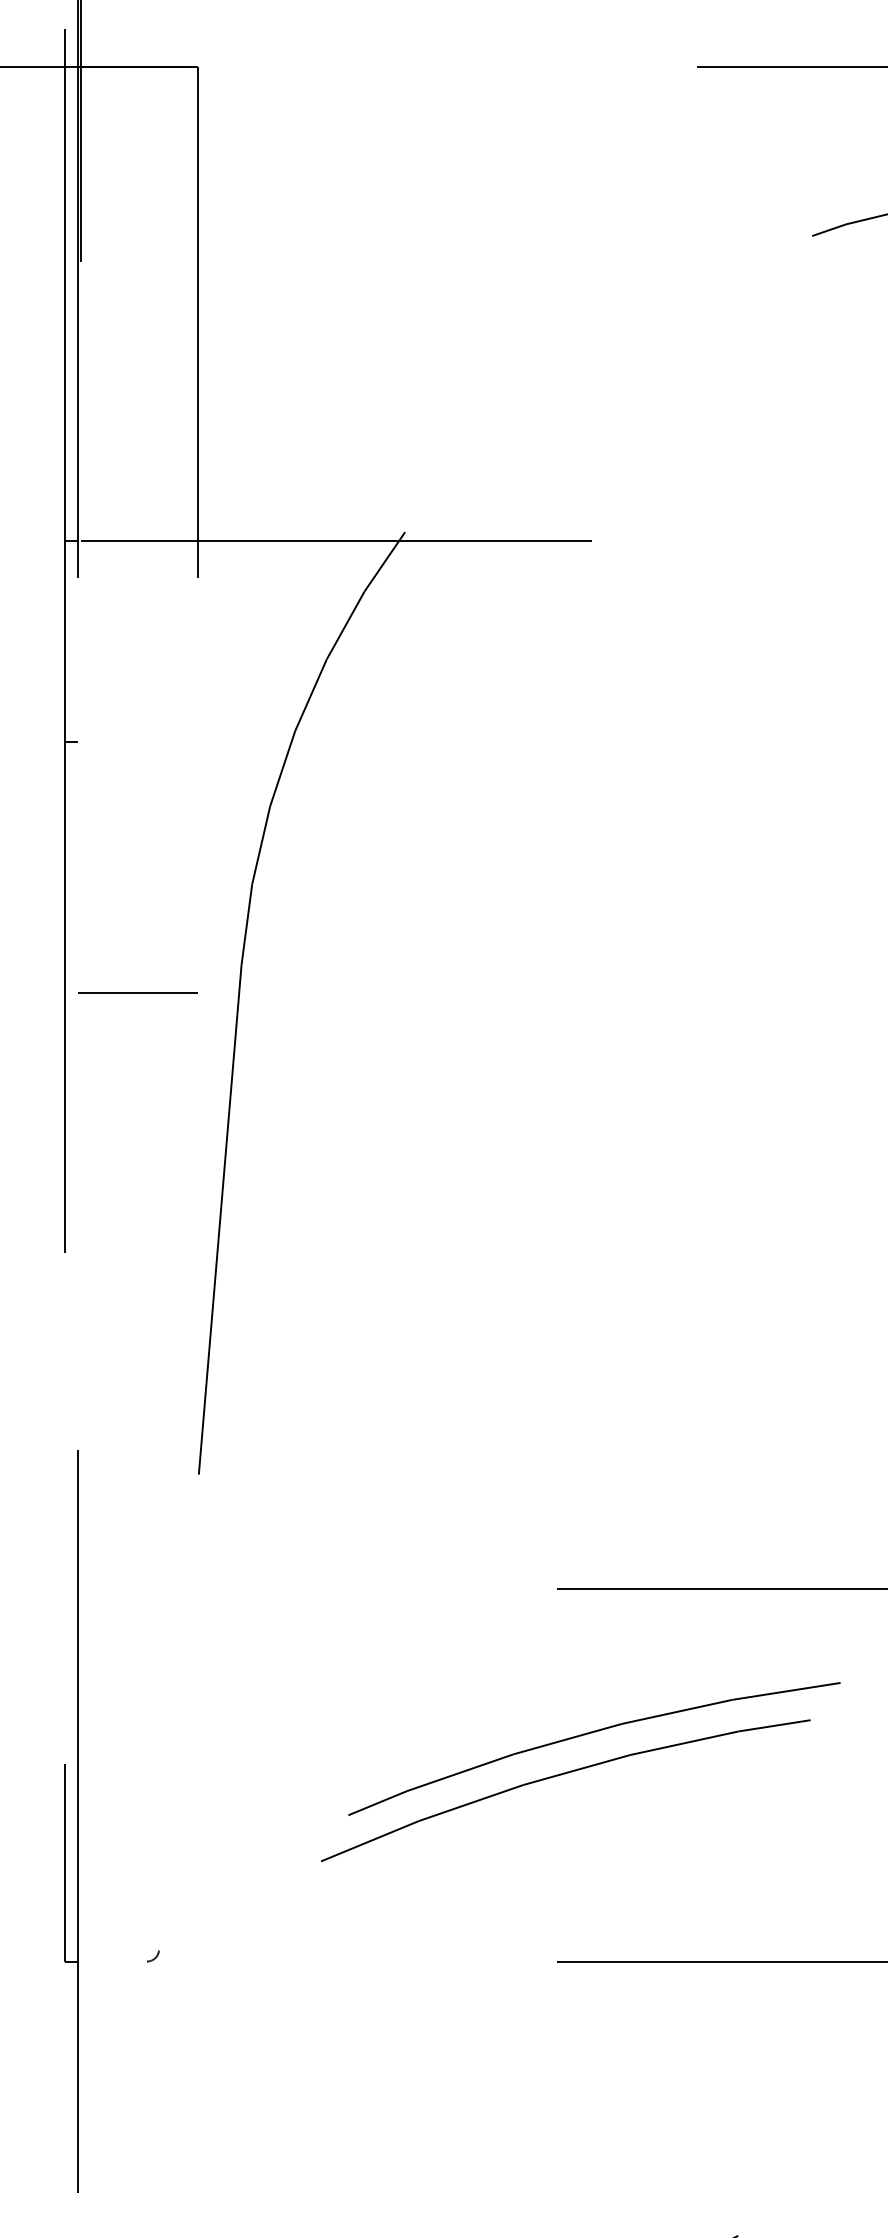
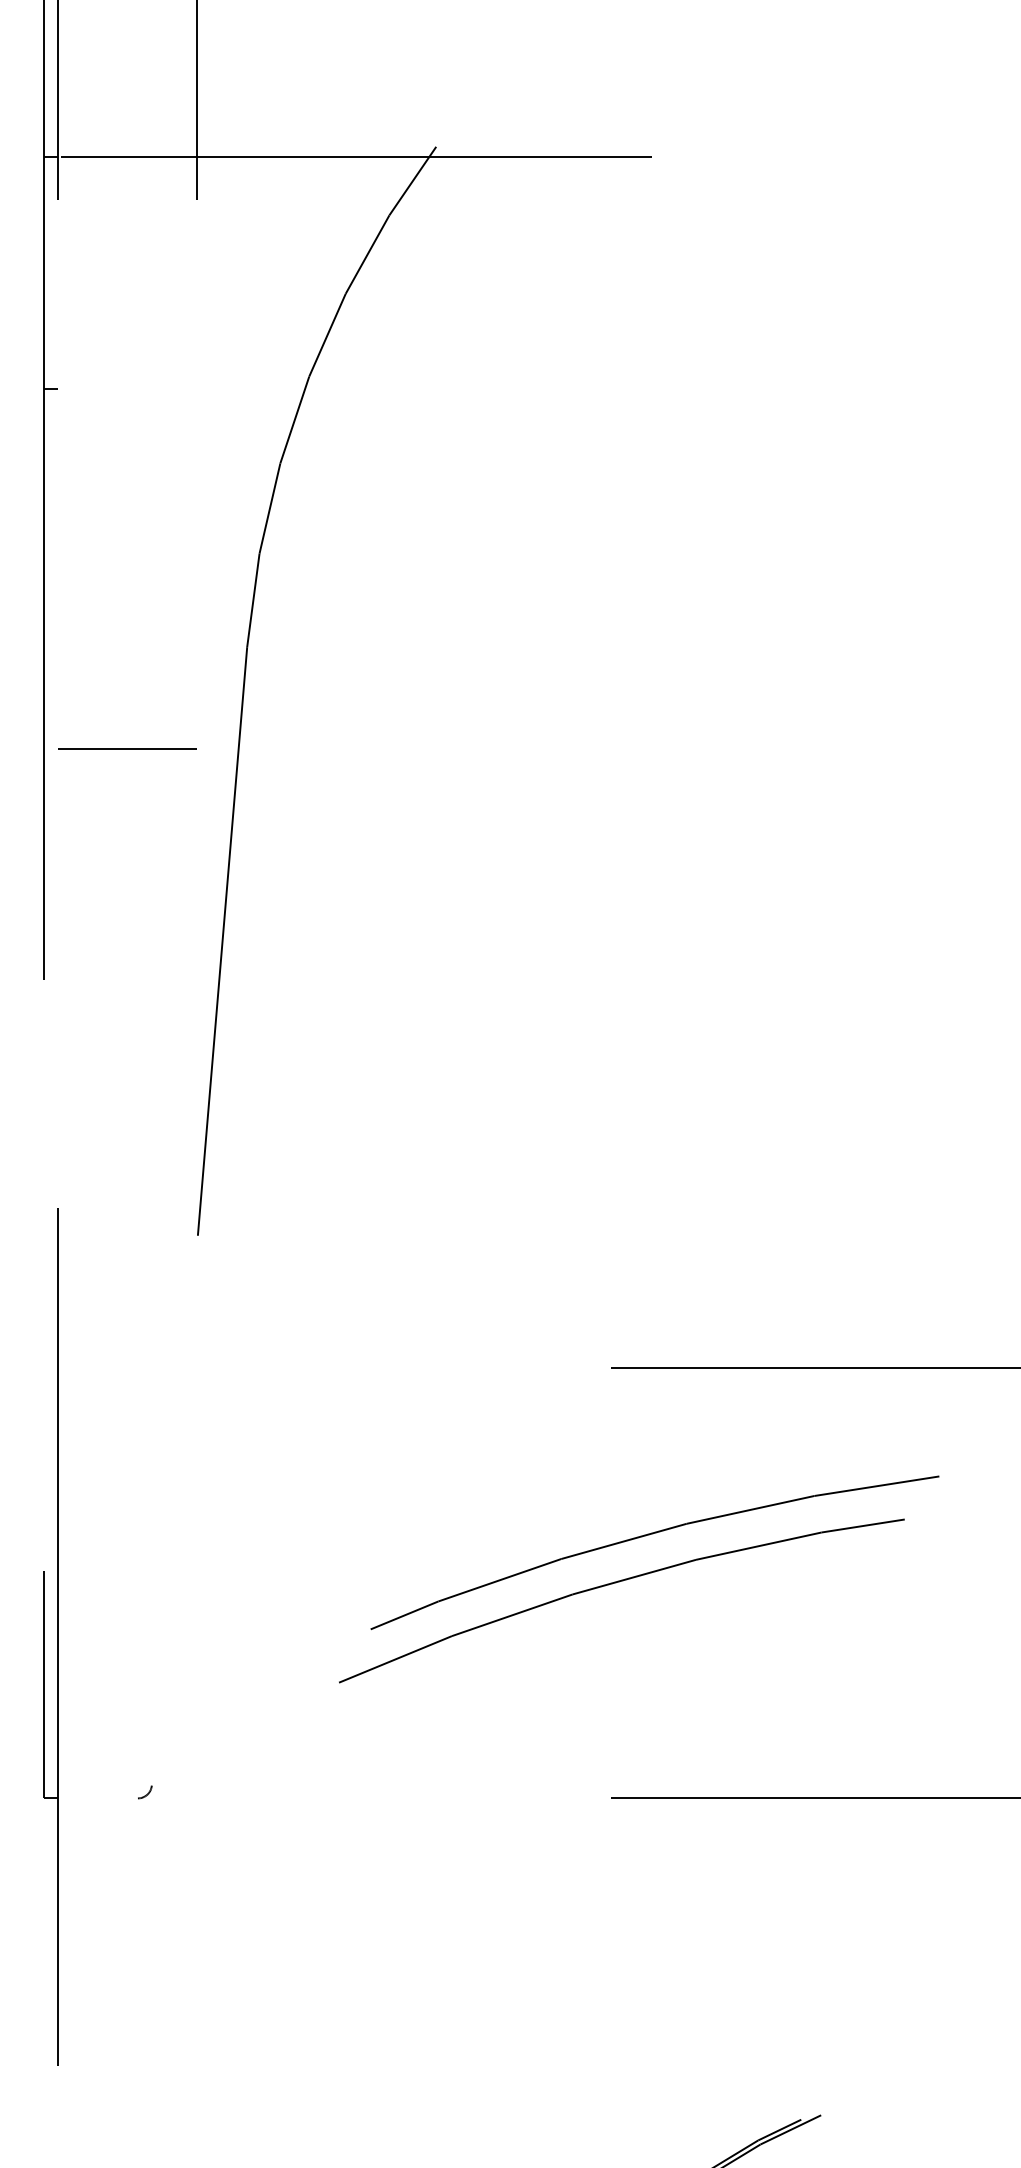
line: (137, 992) -> (126, 748), moved

